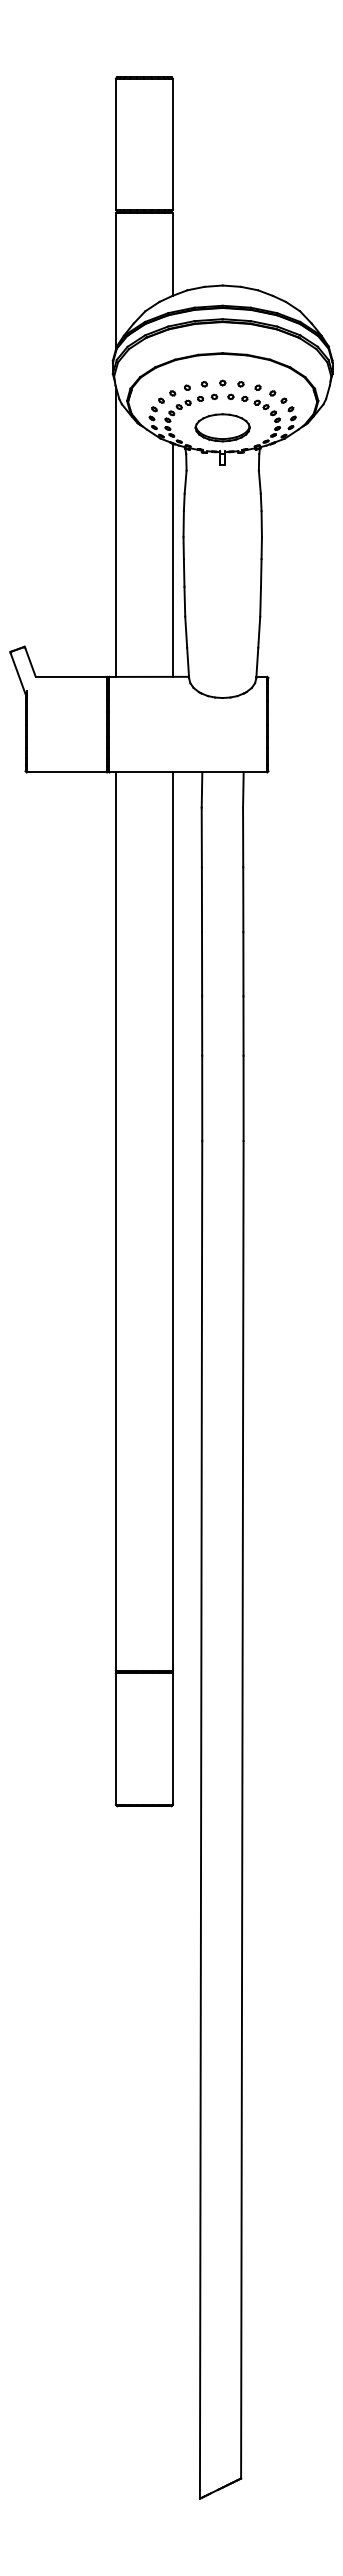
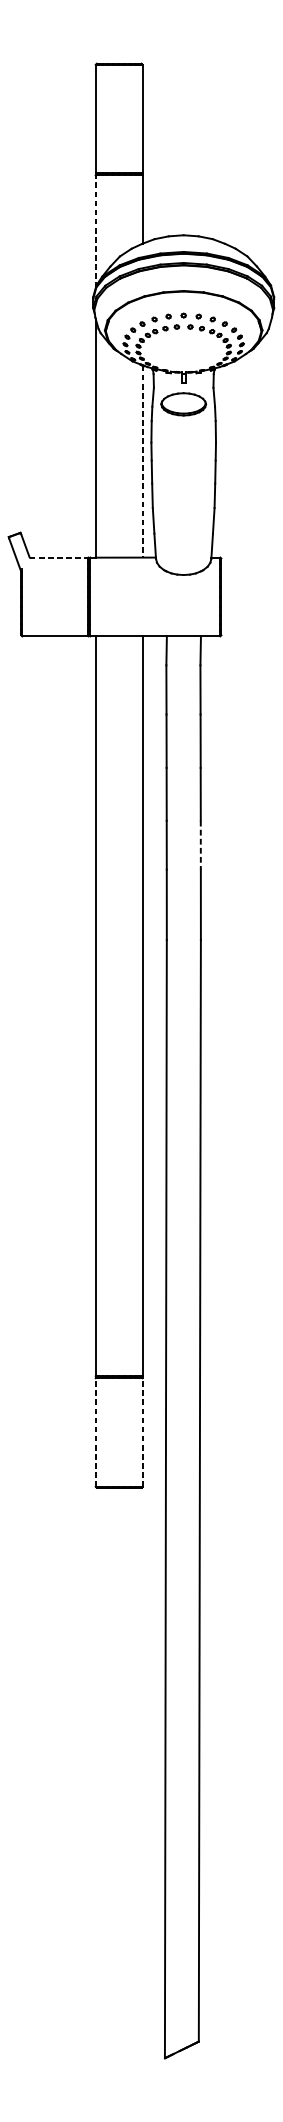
line: (115, 280) -> (95, 231), solid -> dashed
part: (222, 427) -> (183, 404), moved
line: (172, 560) -> (142, 461), solid -> dashed
line: (71, 676) -> (59, 557), solid -> dashed
line: (243, 1026) -> (200, 845), solid -> dashed
line: (115, 1739) -> (95, 1432), solid -> dashed
line: (172, 1739) -> (142, 1432), solid -> dashed

